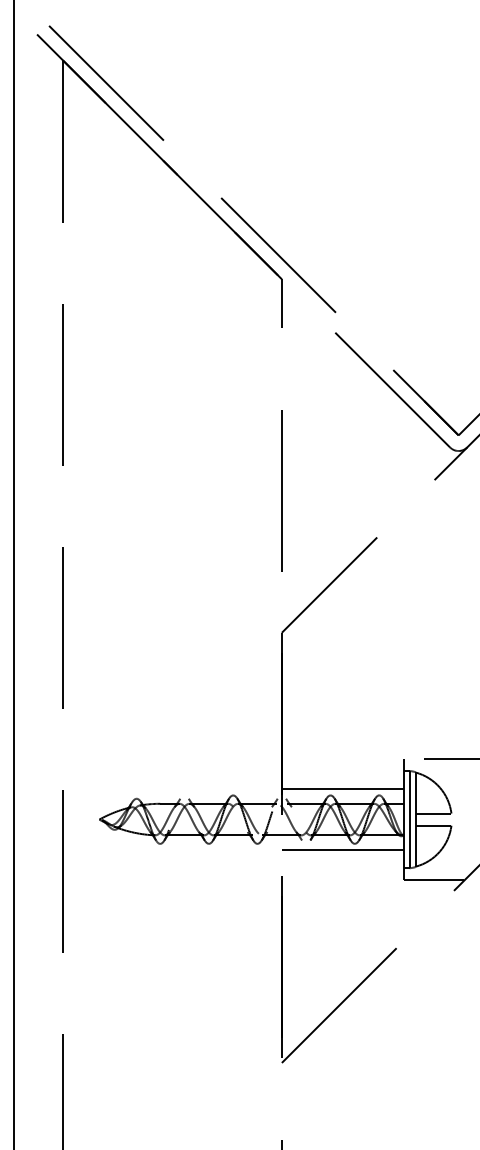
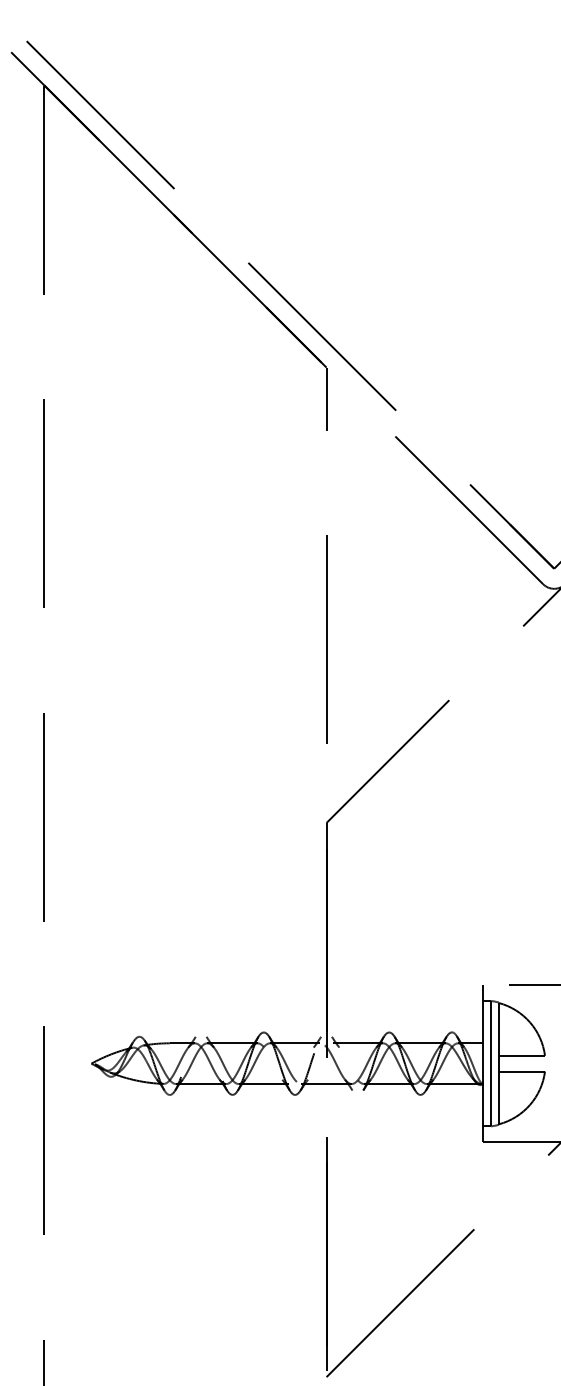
line: (342, 789) -> (404, 1024), removed
line: (342, 850) -> (404, 1103), removed

